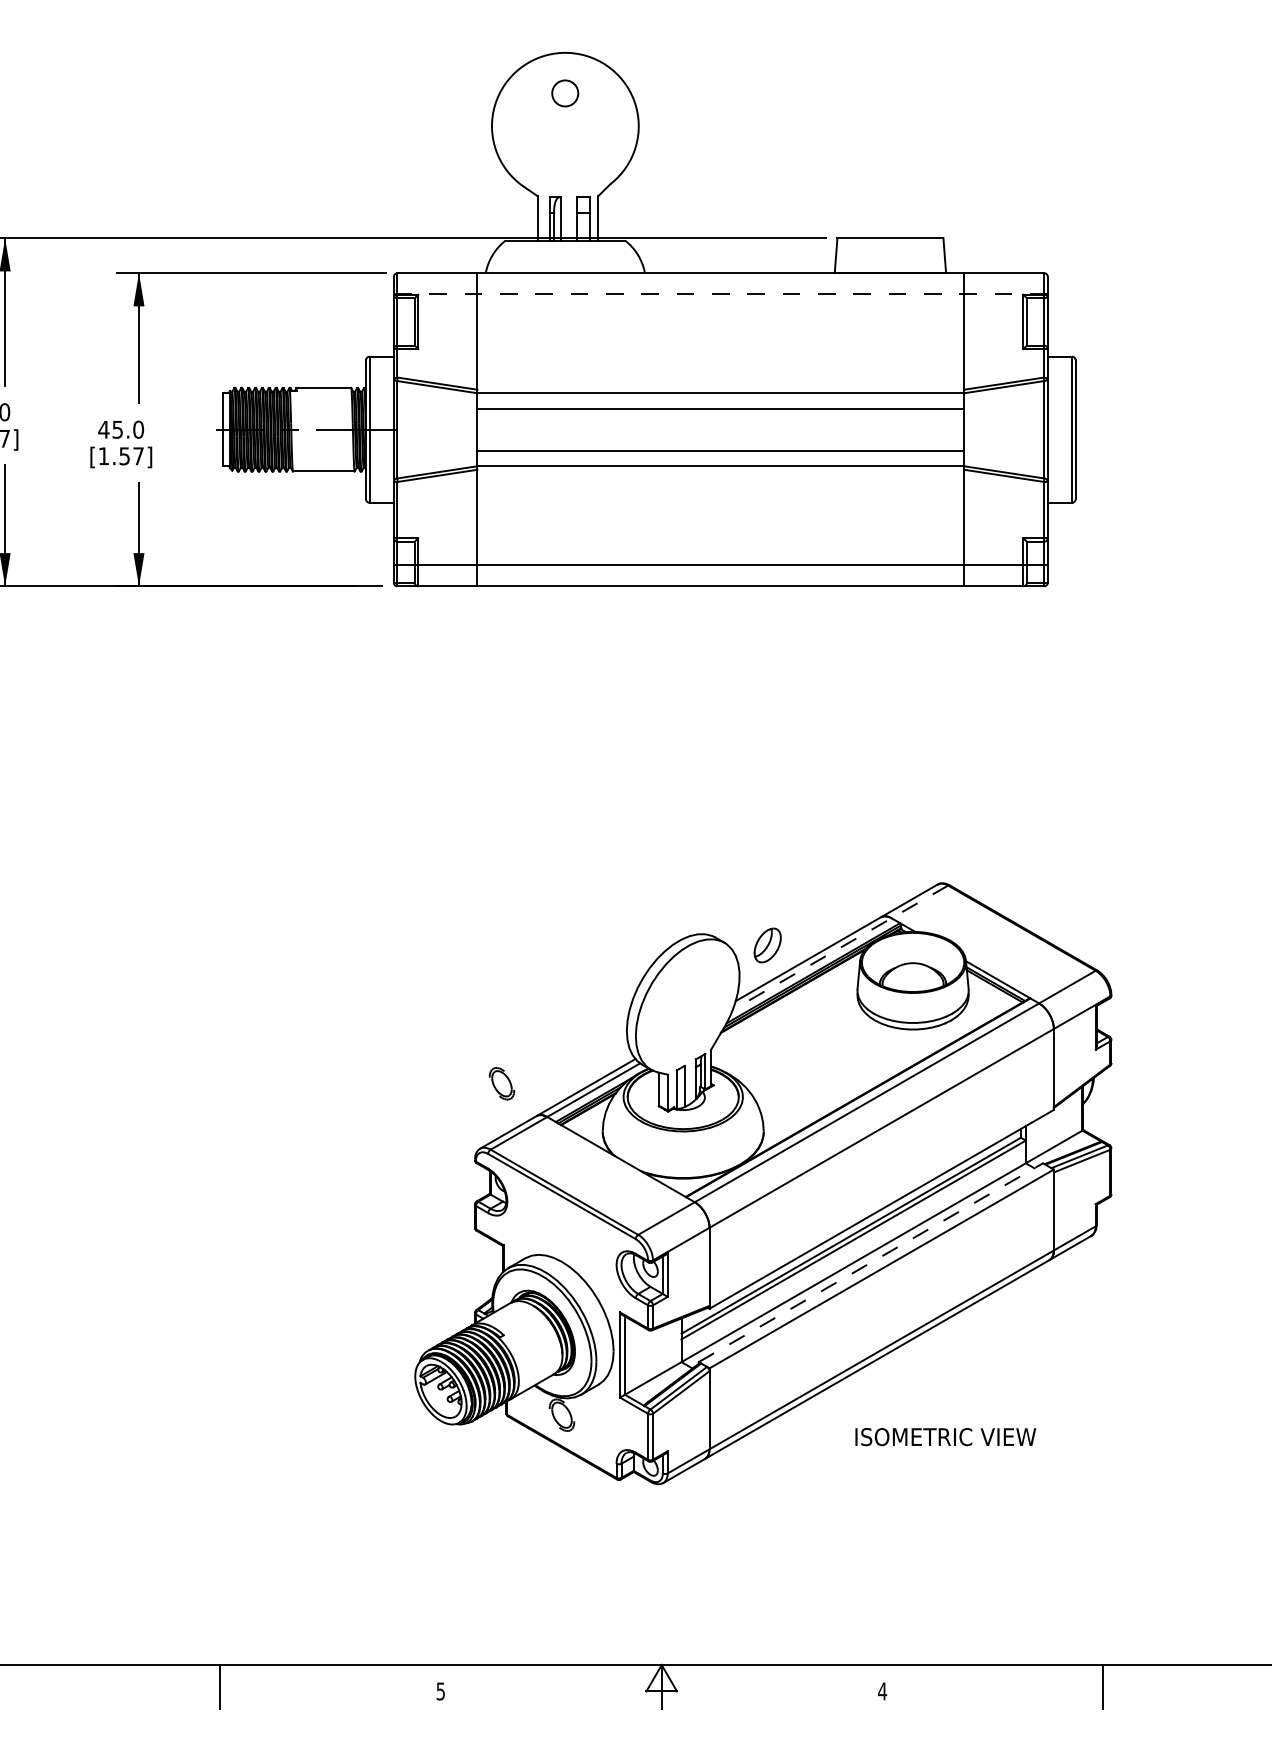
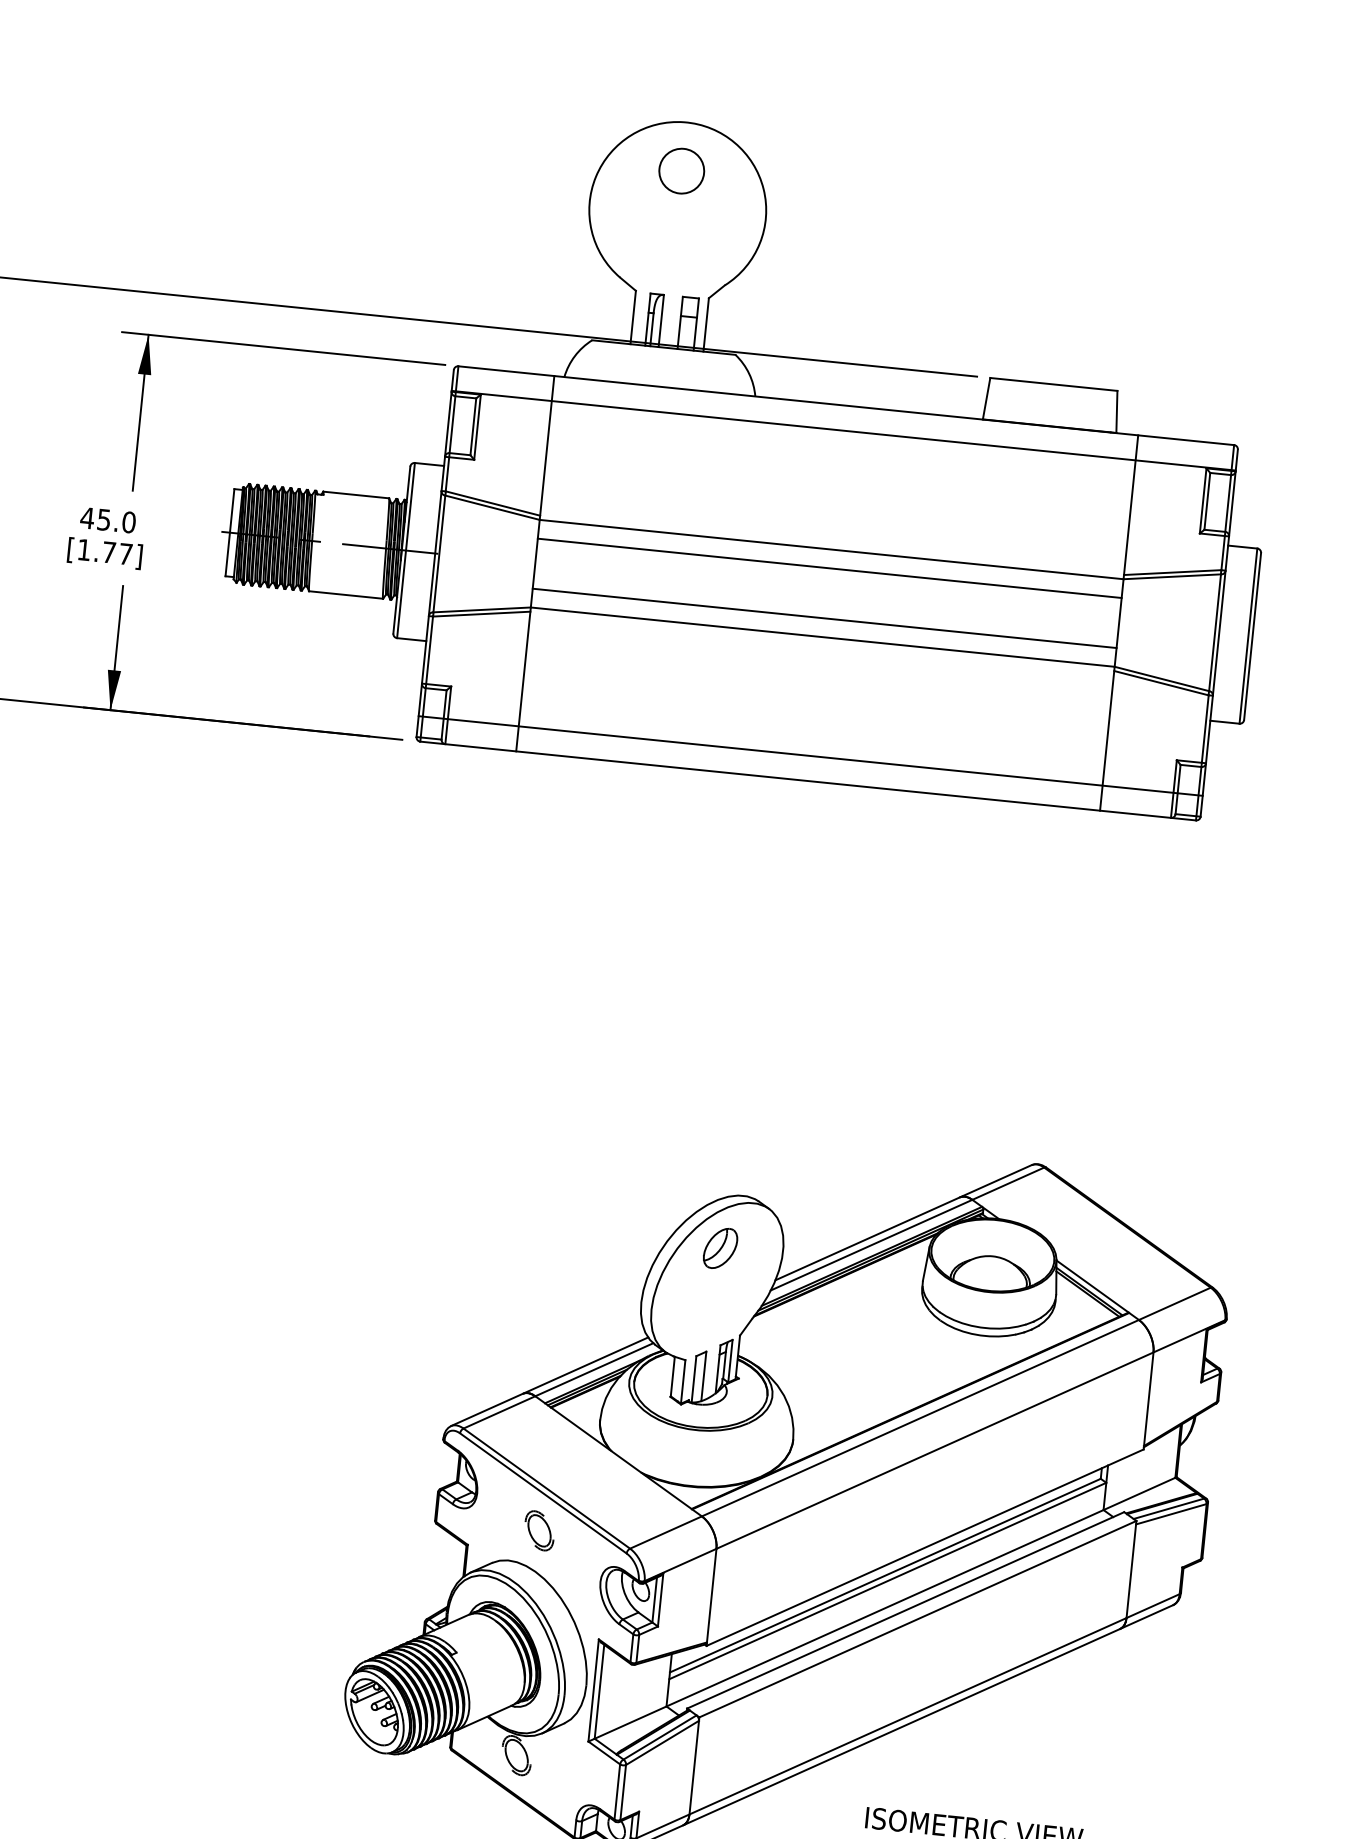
circle: (564, 93) -> (680, 171), size x1.43
line: (720, 294) -> (843, 431), dashed -> solid
text: (124, 456) -> (108, 552), [1.57] -> [1.77]
part: (767, 945) -> (720, 1248), moved
line: (839, 948) -> (906, 1229), dashed -> solid
part: (501, 1083) -> (538, 1530), moved
line: (870, 1262) -> (905, 1610), dashed -> solid

